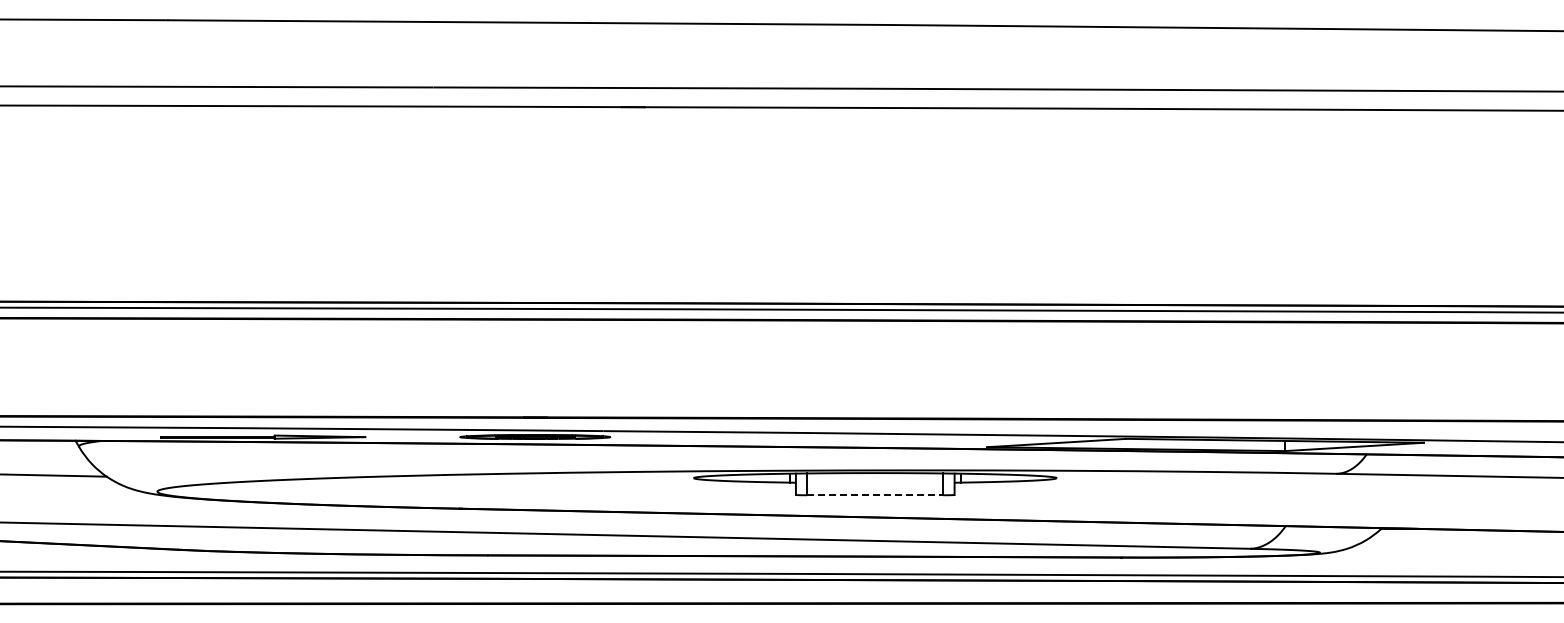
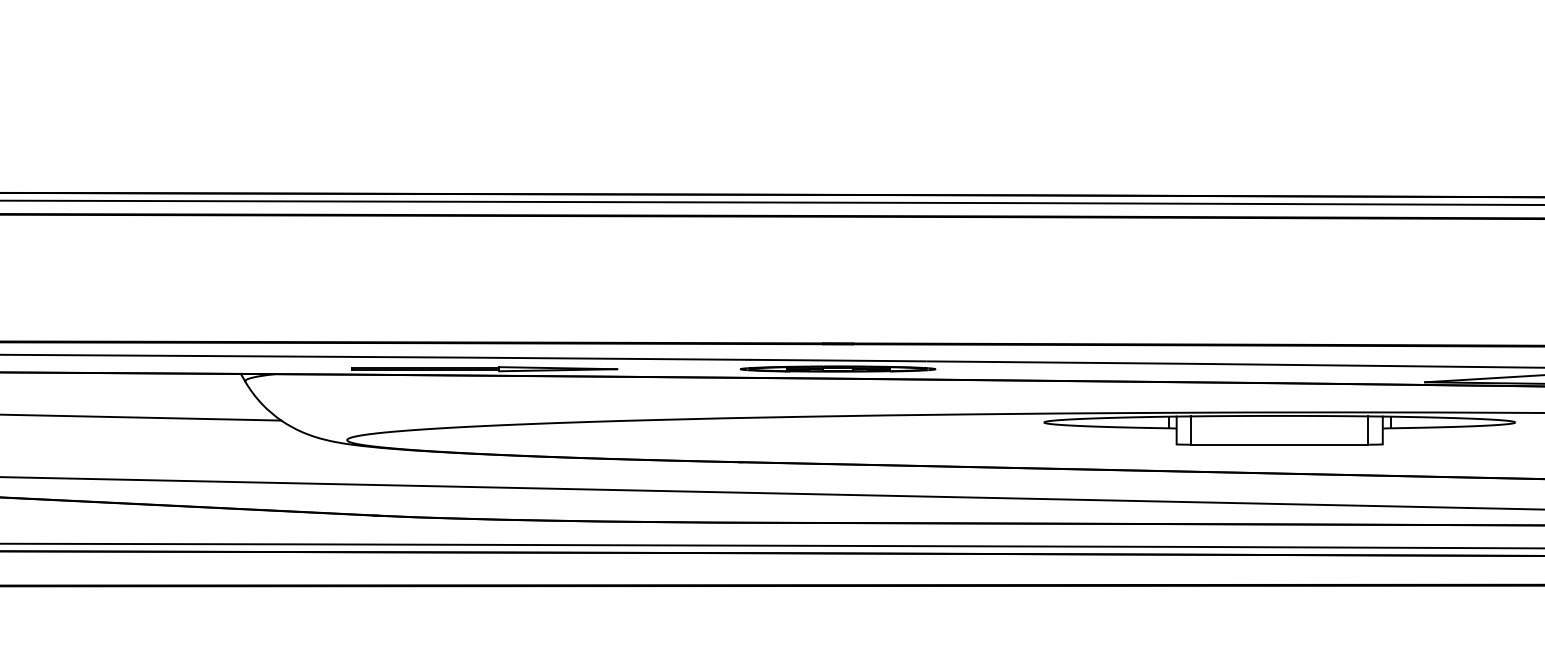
line: (875, 495) -> (1280, 445), dashed -> solid

